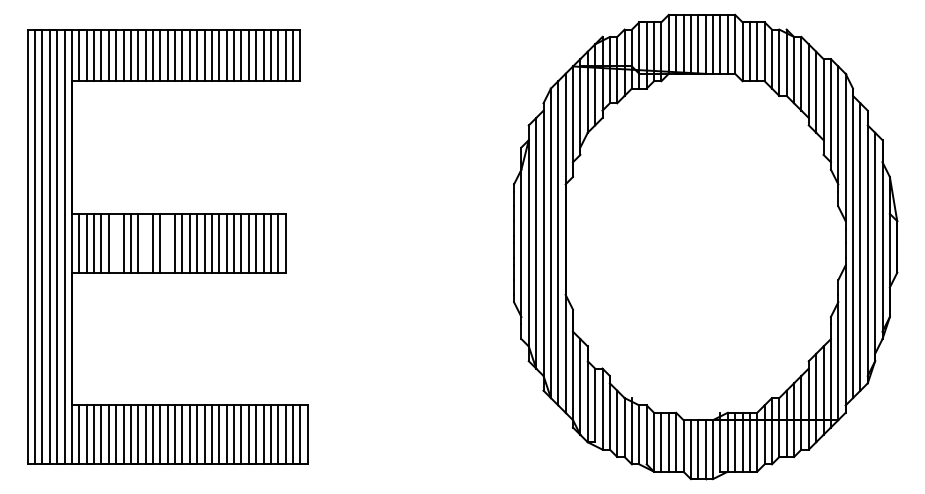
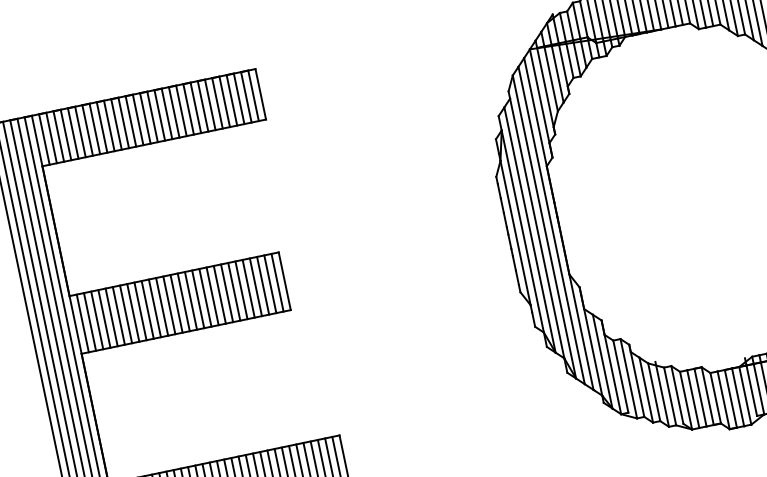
line: (116, 242) -> (119, 315), added
line: (145, 242) -> (147, 309), added
line: (167, 242) -> (168, 304), added

